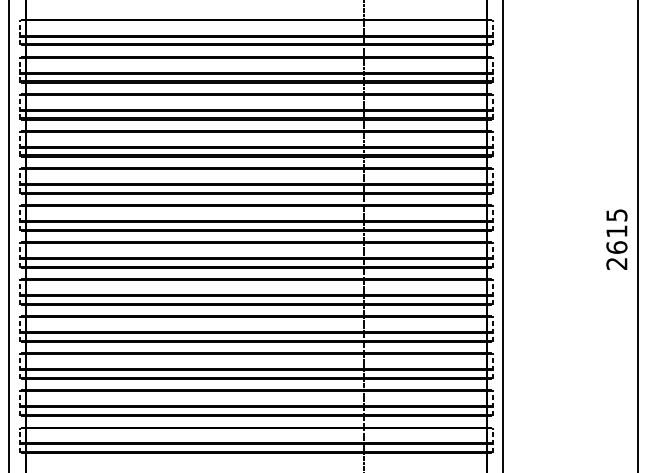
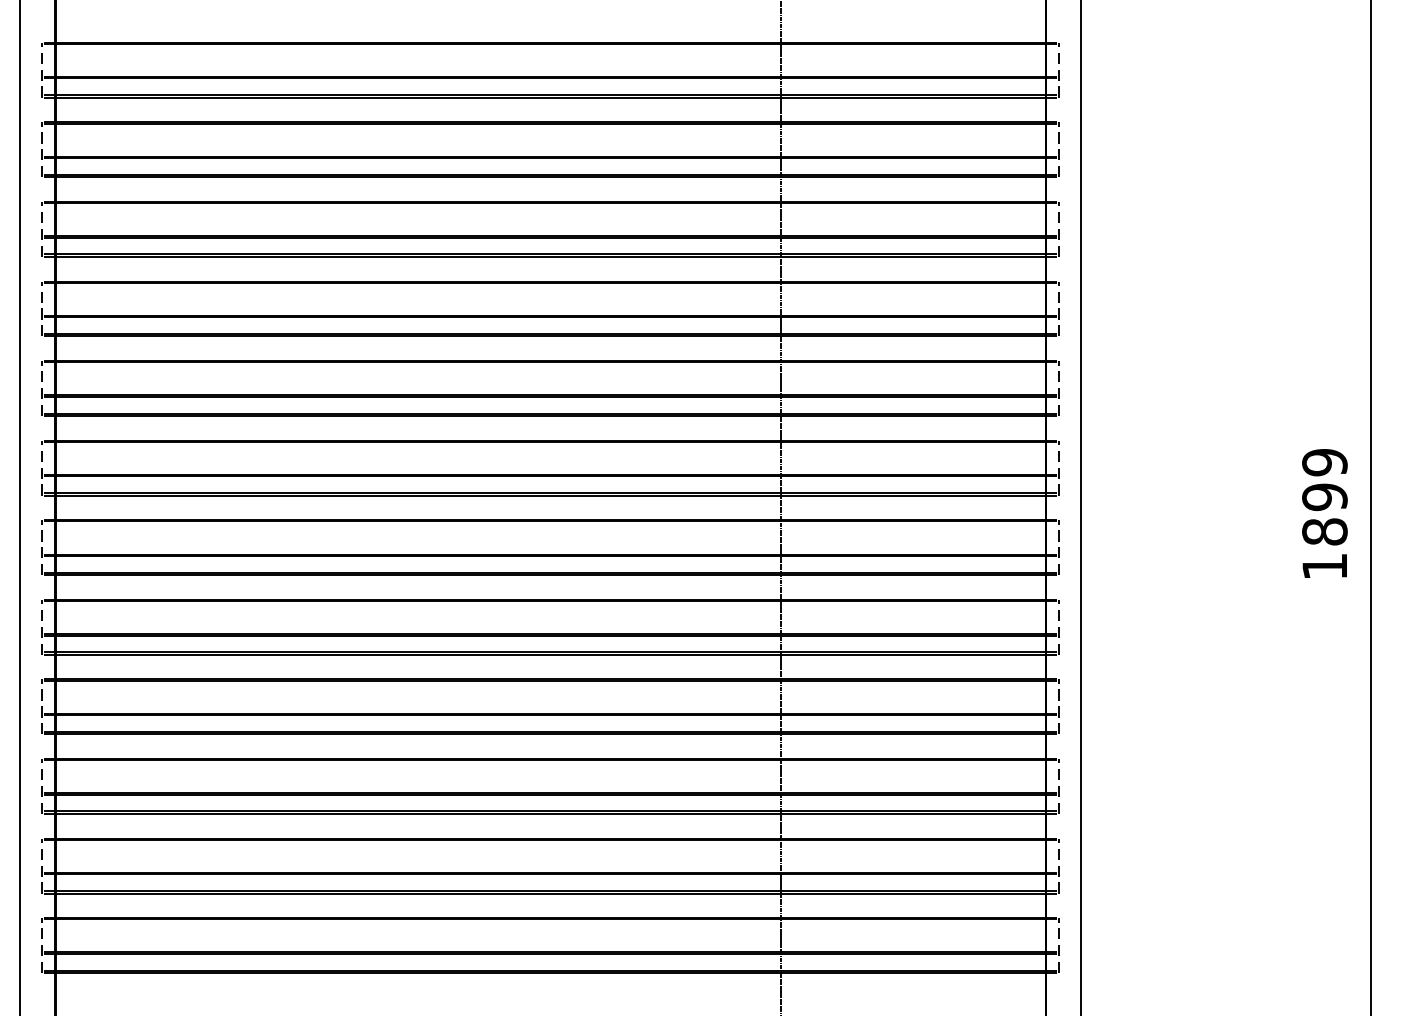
text: (616, 239) -> (1324, 514), 2615 -> 1899

